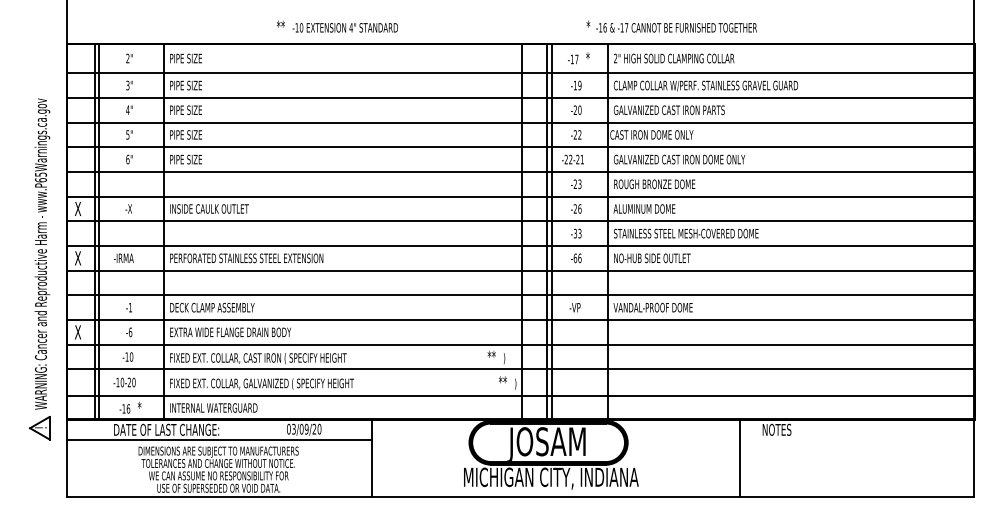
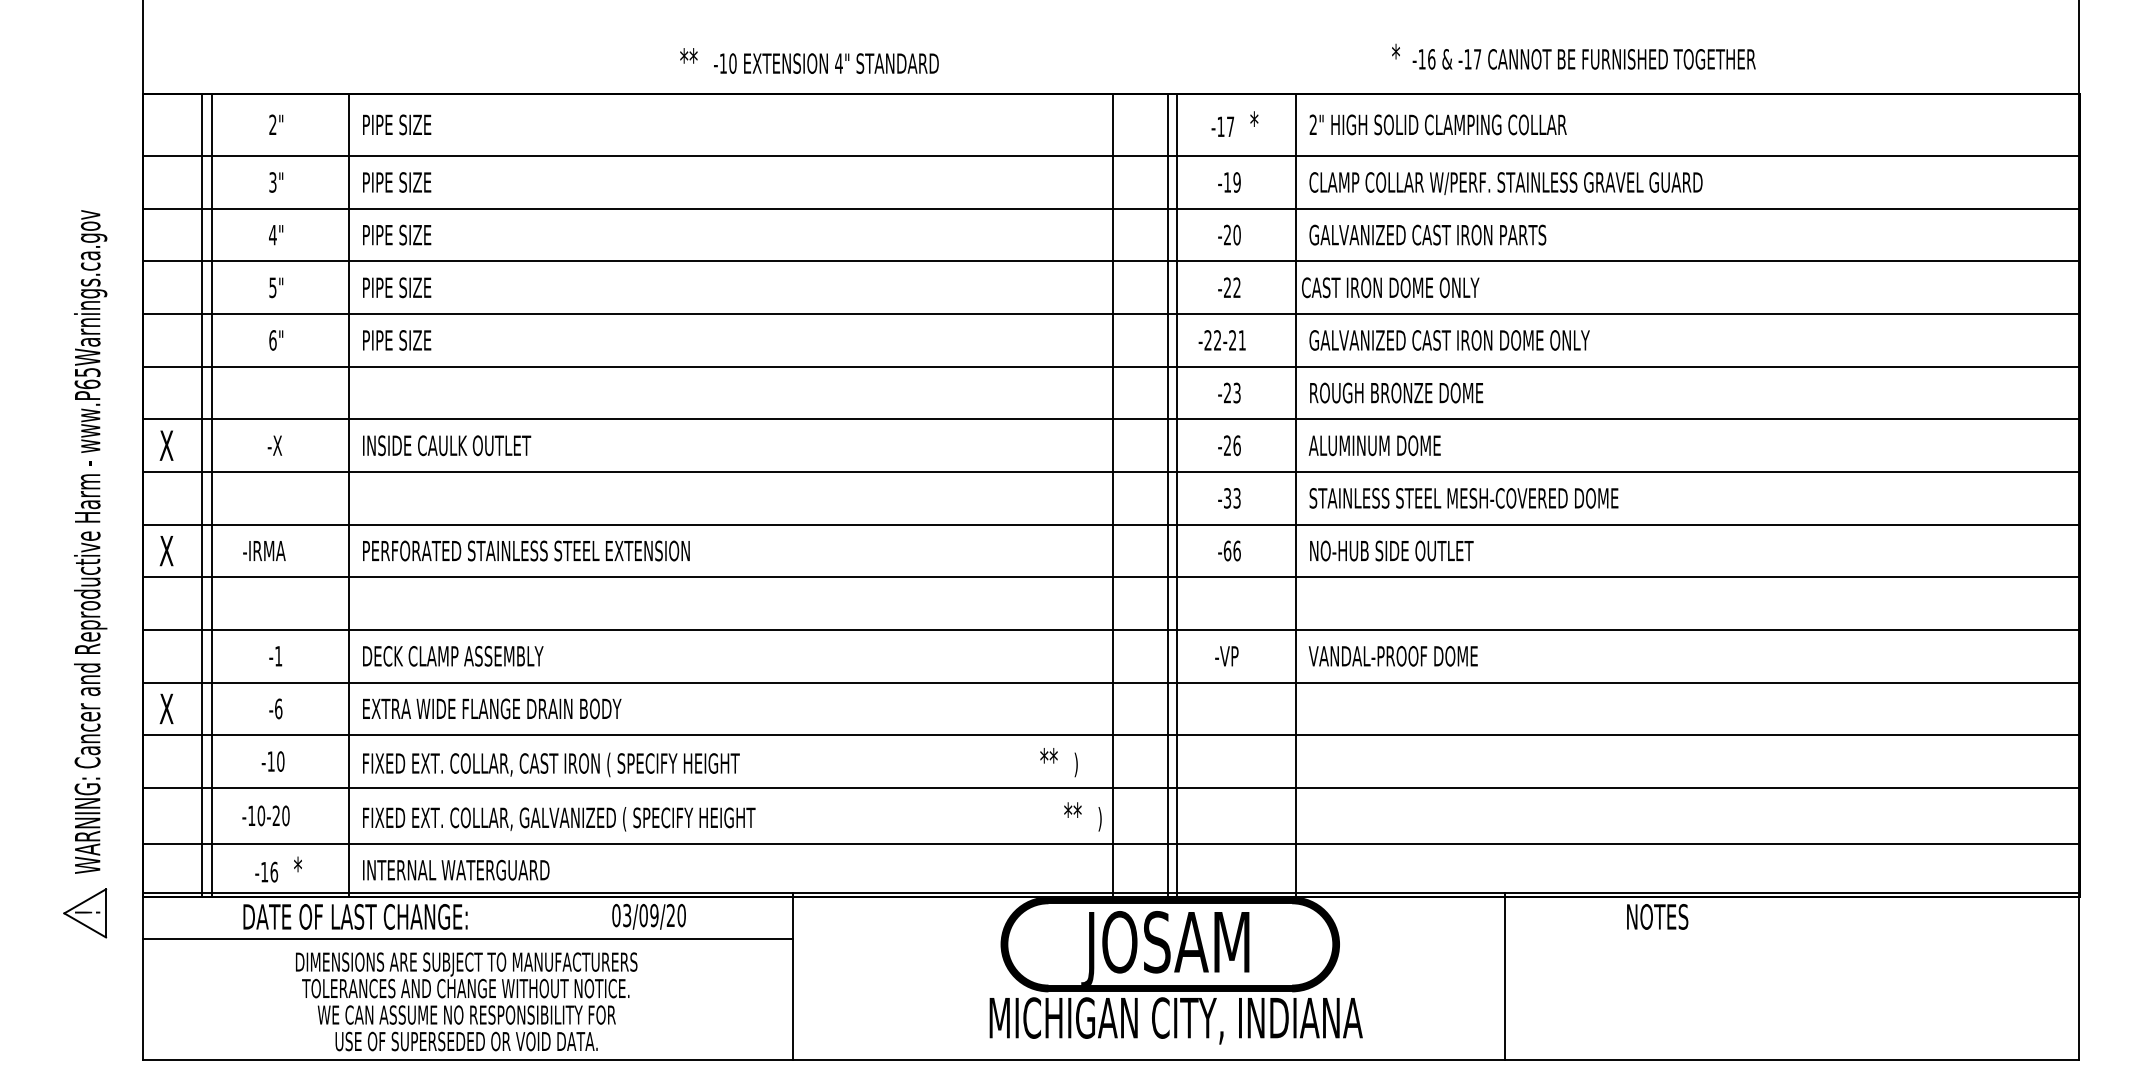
text: (336, 26) -> (807, 60), moved
text: (671, 26) -> (1573, 56), moved
line: (740, 457) -> (1504, 975), moved

